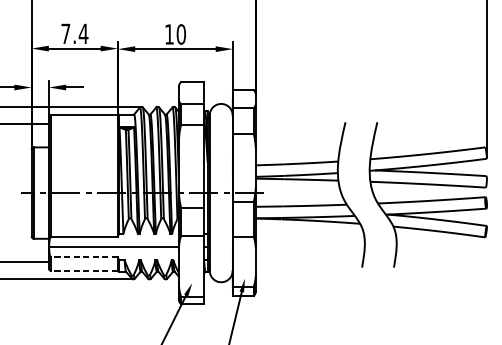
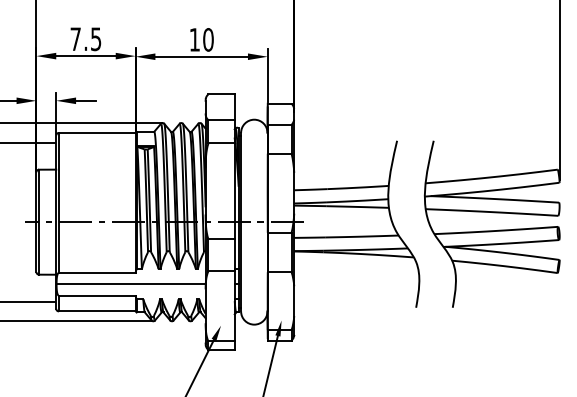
text: (83, 34) -> (95, 39), 7.4 -> 7.5
line: (83, 256) -> (96, 295), dashed -> solid
line: (83, 270) -> (96, 311), dashed -> solid

